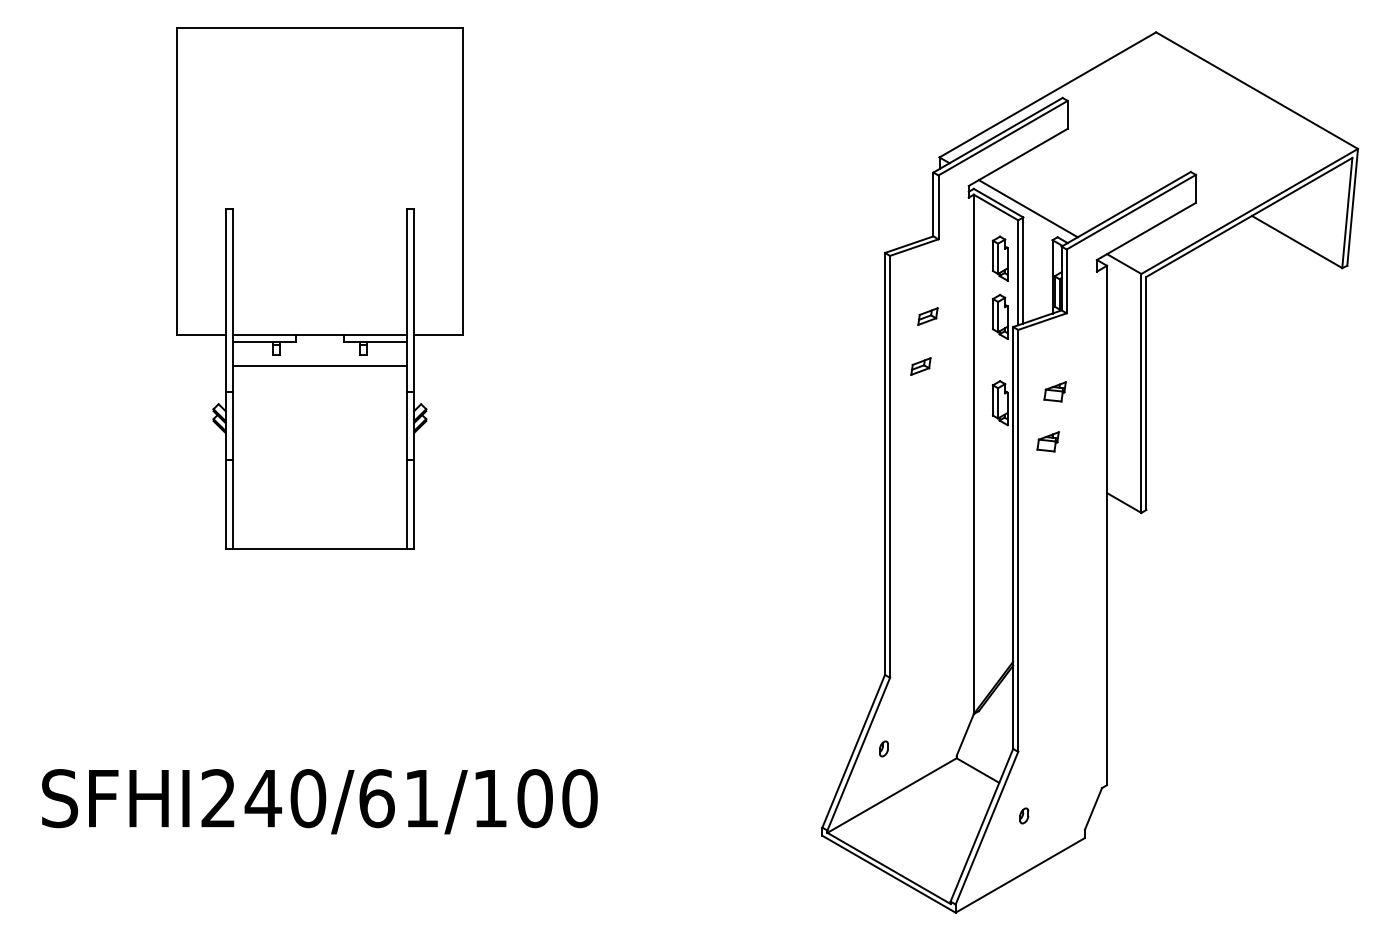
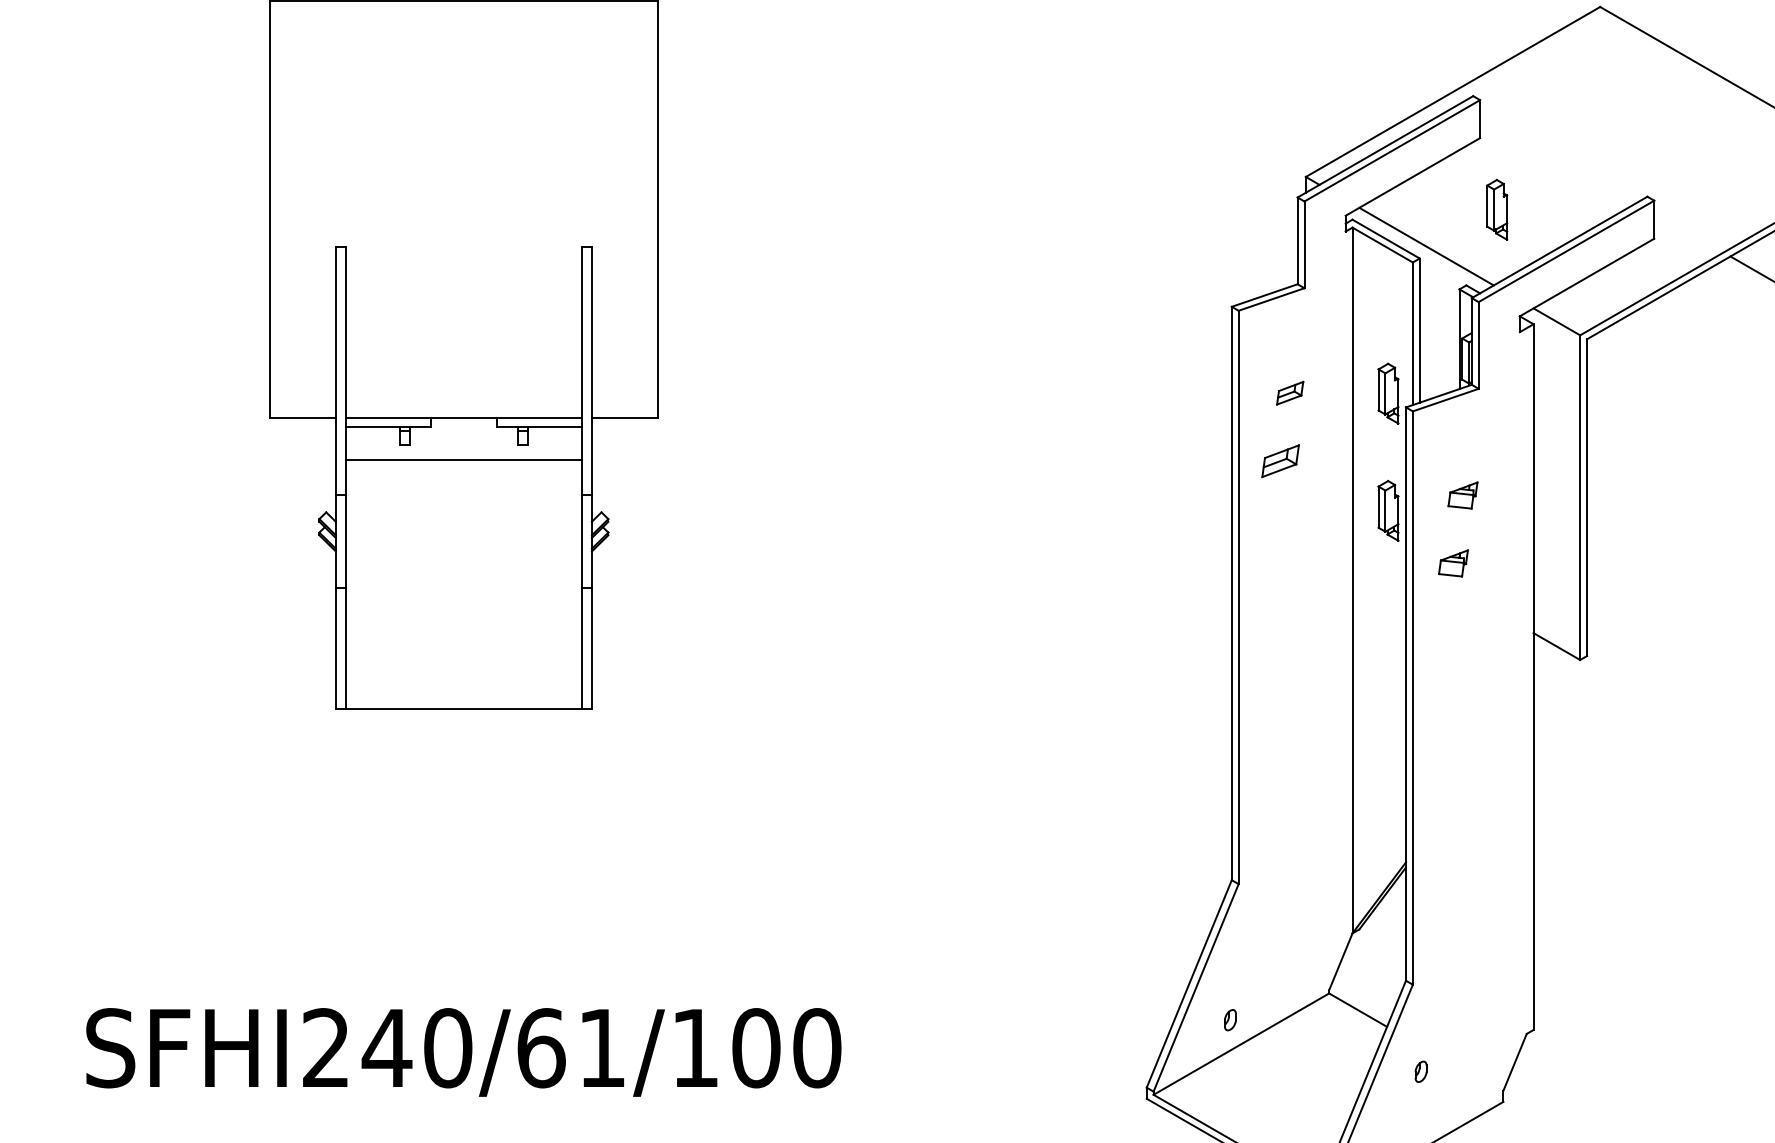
part: (999, 258) -> (1496, 209), moved
part: (920, 366) -> (1280, 461), size x1.4
part: (883, 748) -> (1229, 1019), moved

